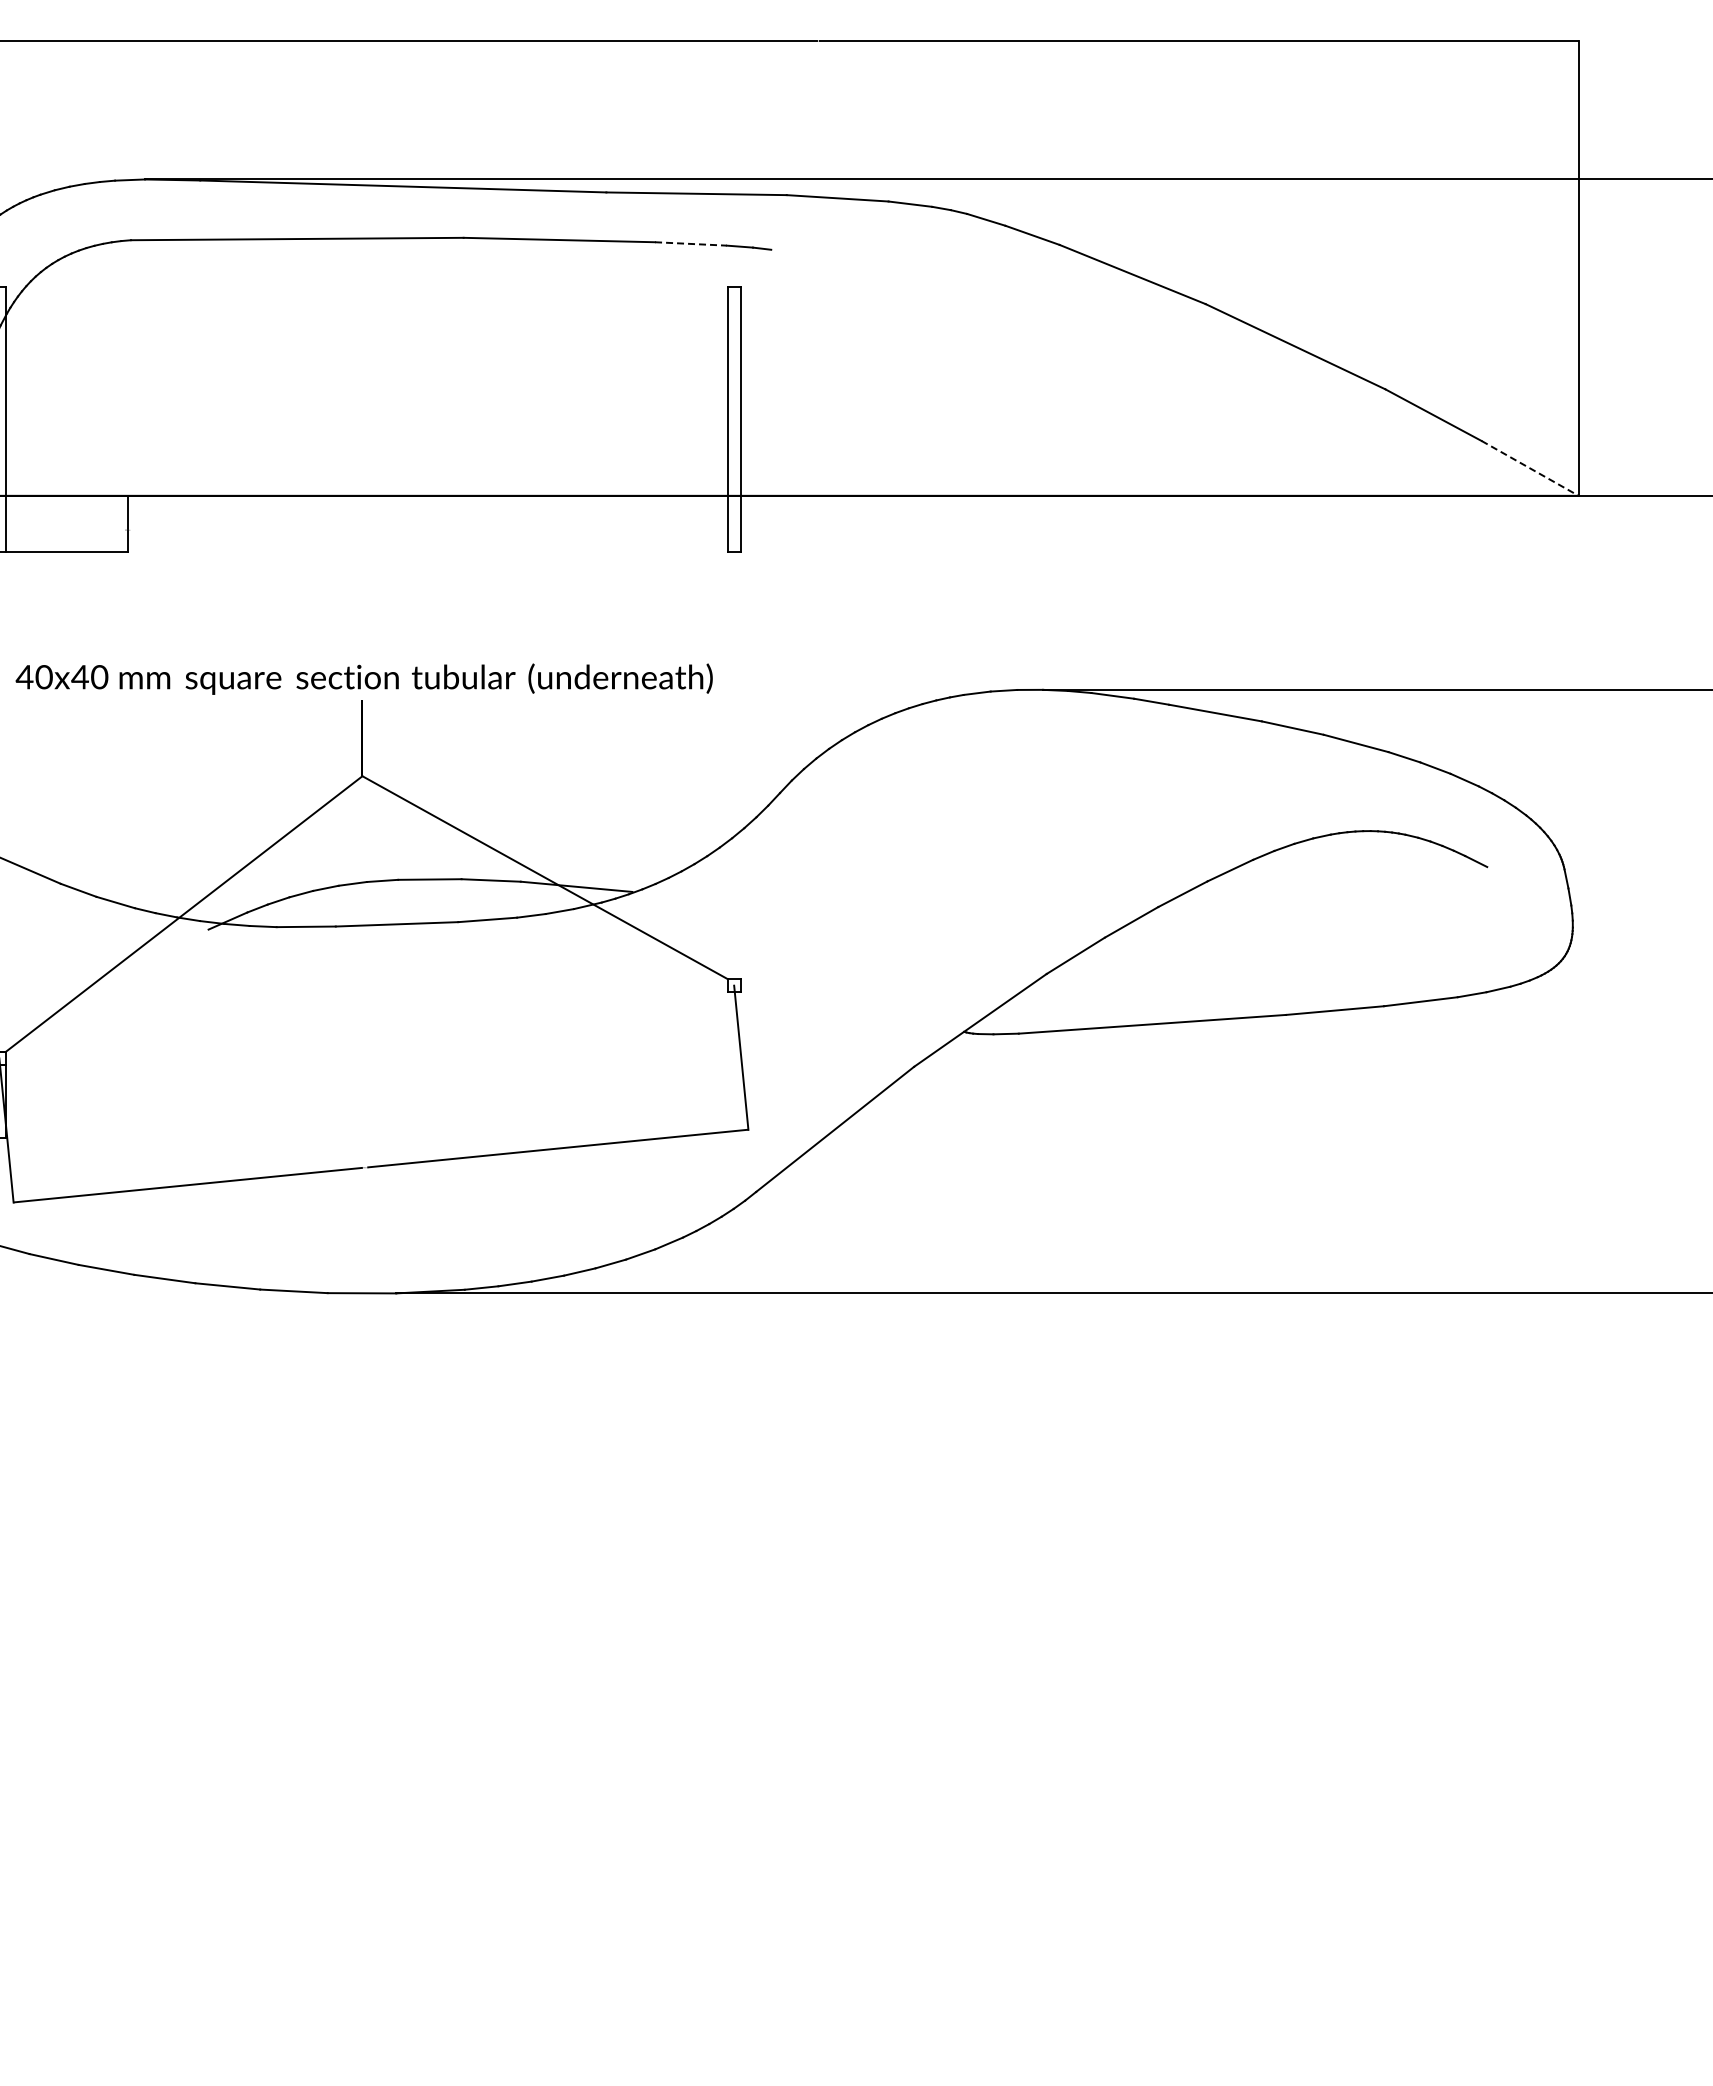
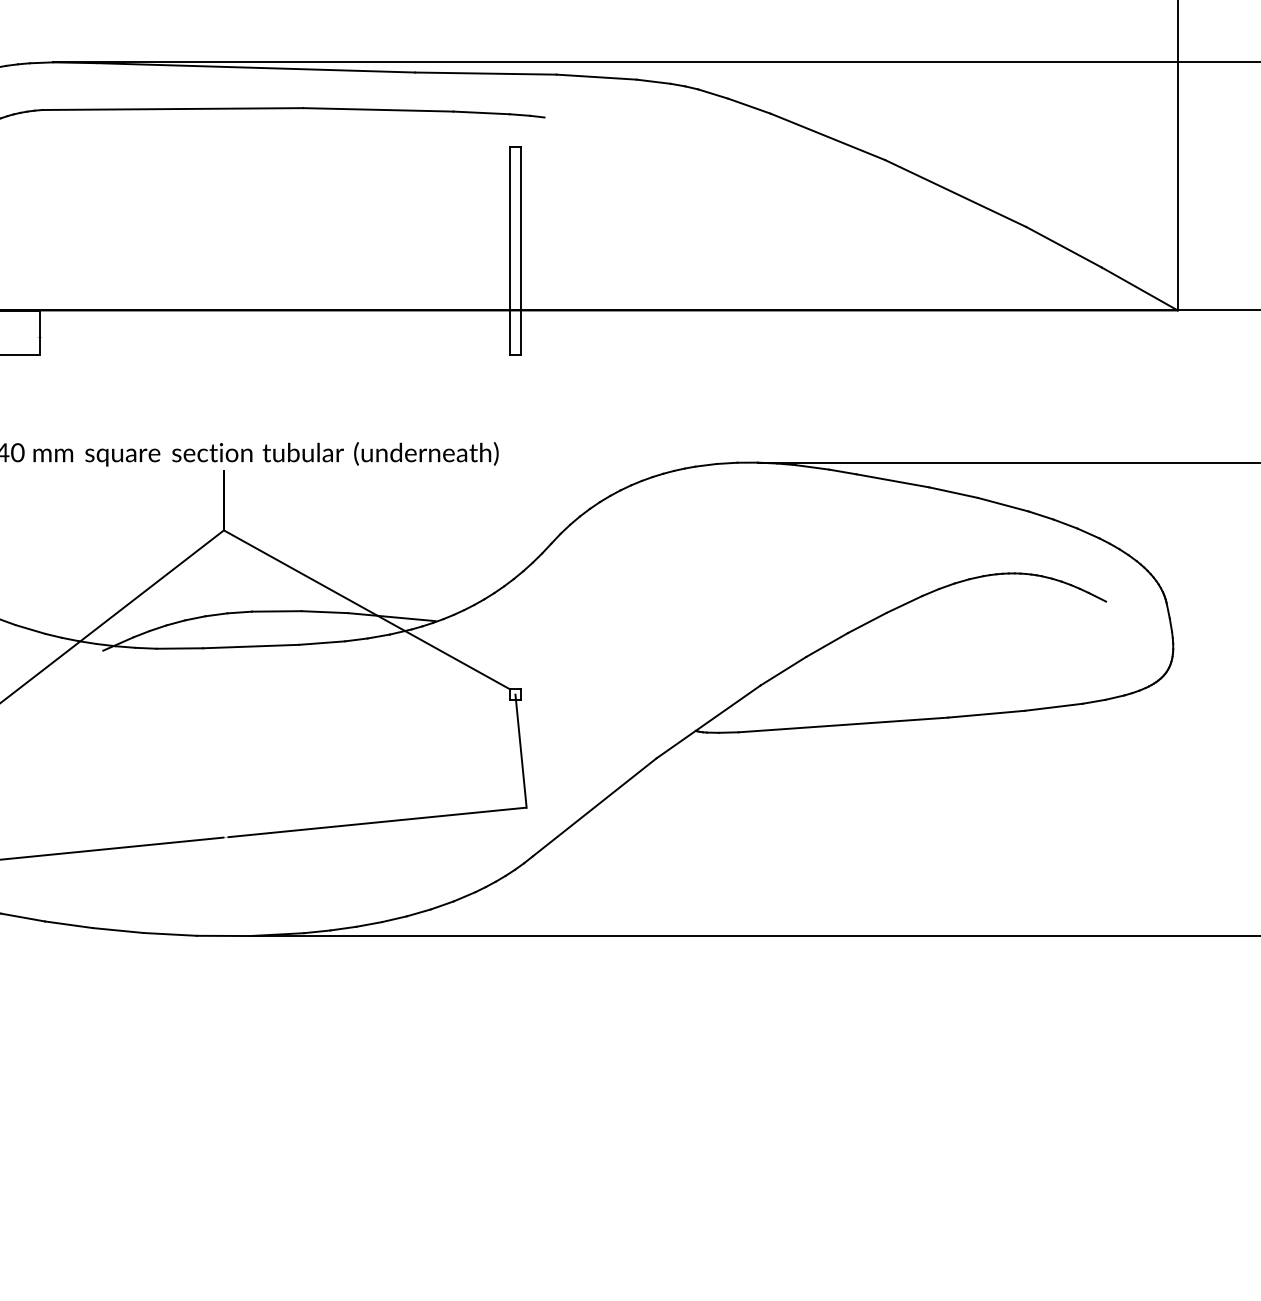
line: (690, 243) -> (481, 112), dashed -> solid
line: (1530, 468) -> (1140, 289), dashed -> solid

